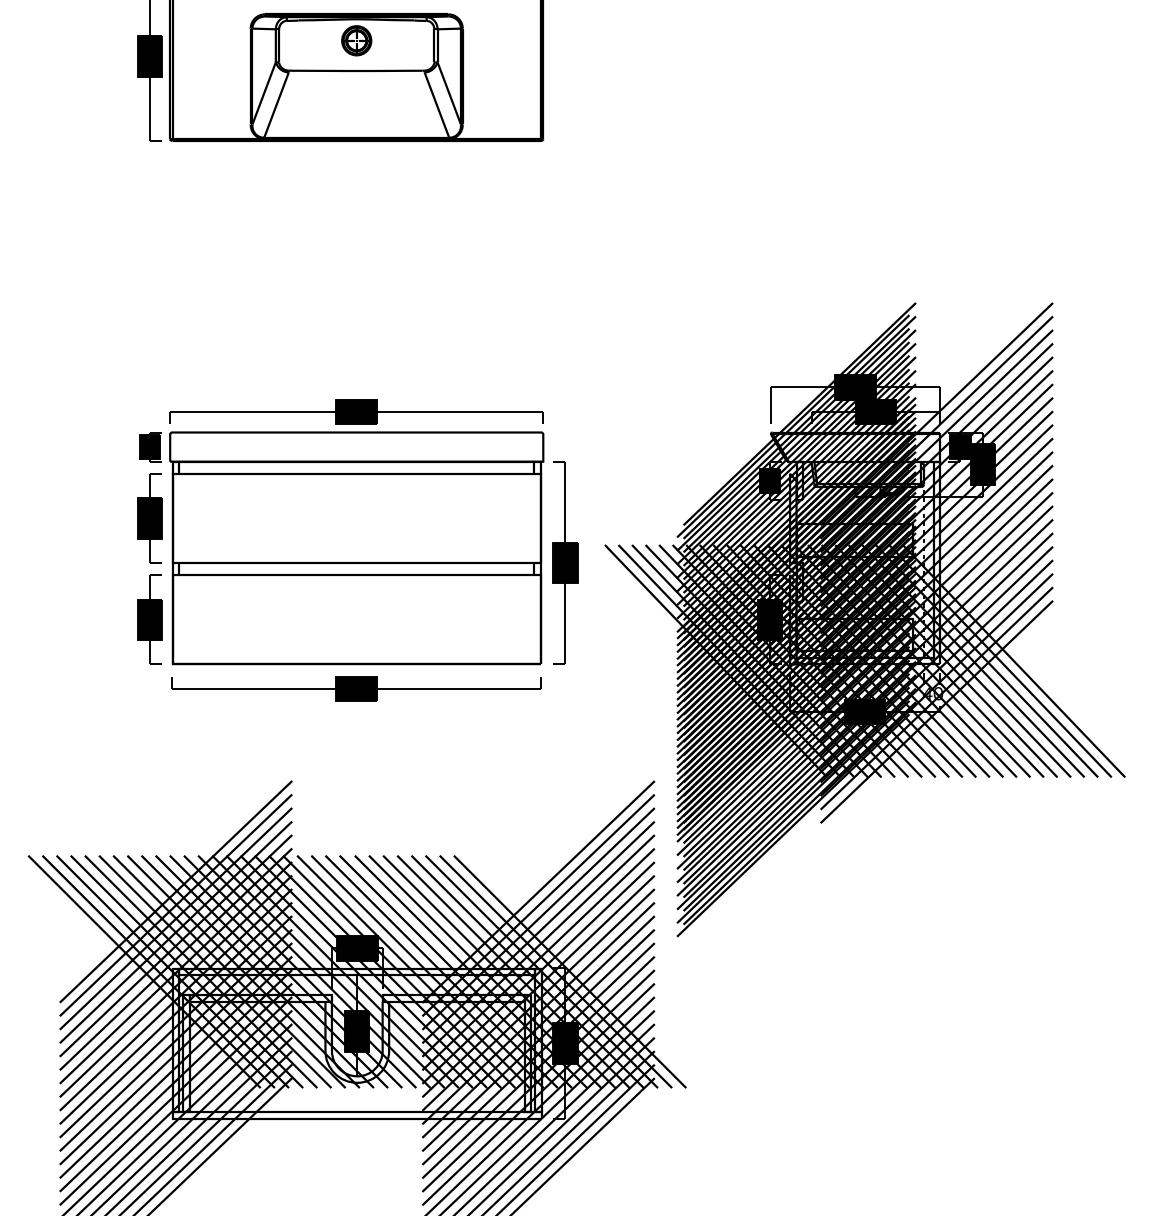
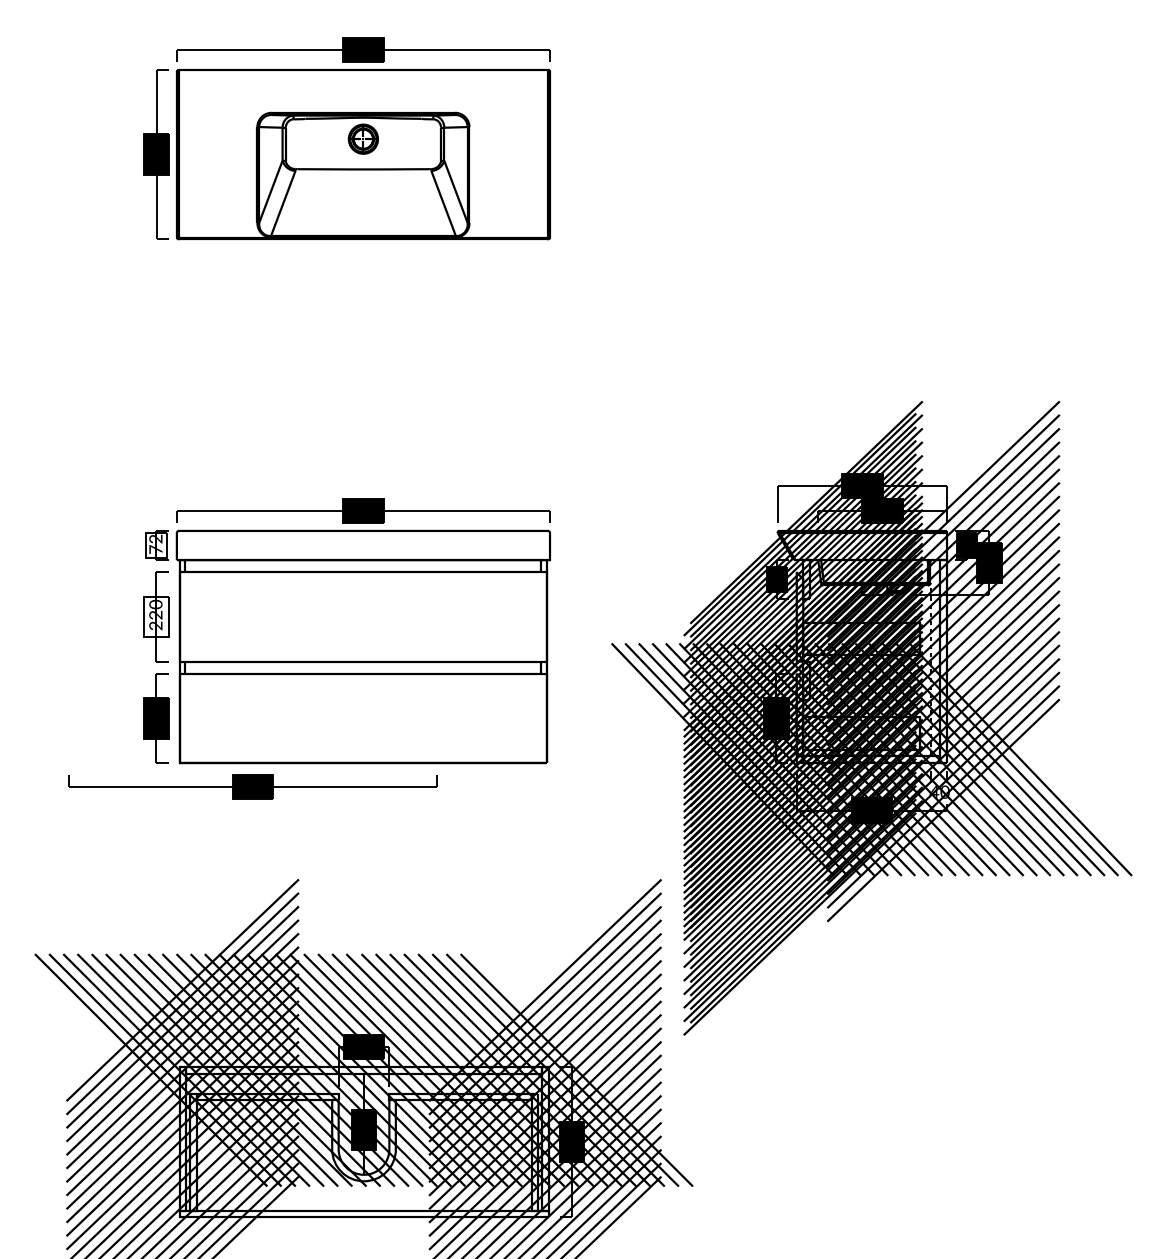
fill: (149, 447) -> (156, 545), removed
fill: (149, 518) -> (156, 616), removed
part: (564, 563) -> (571, 661), removed
part: (355, 688) -> (252, 786), moved

